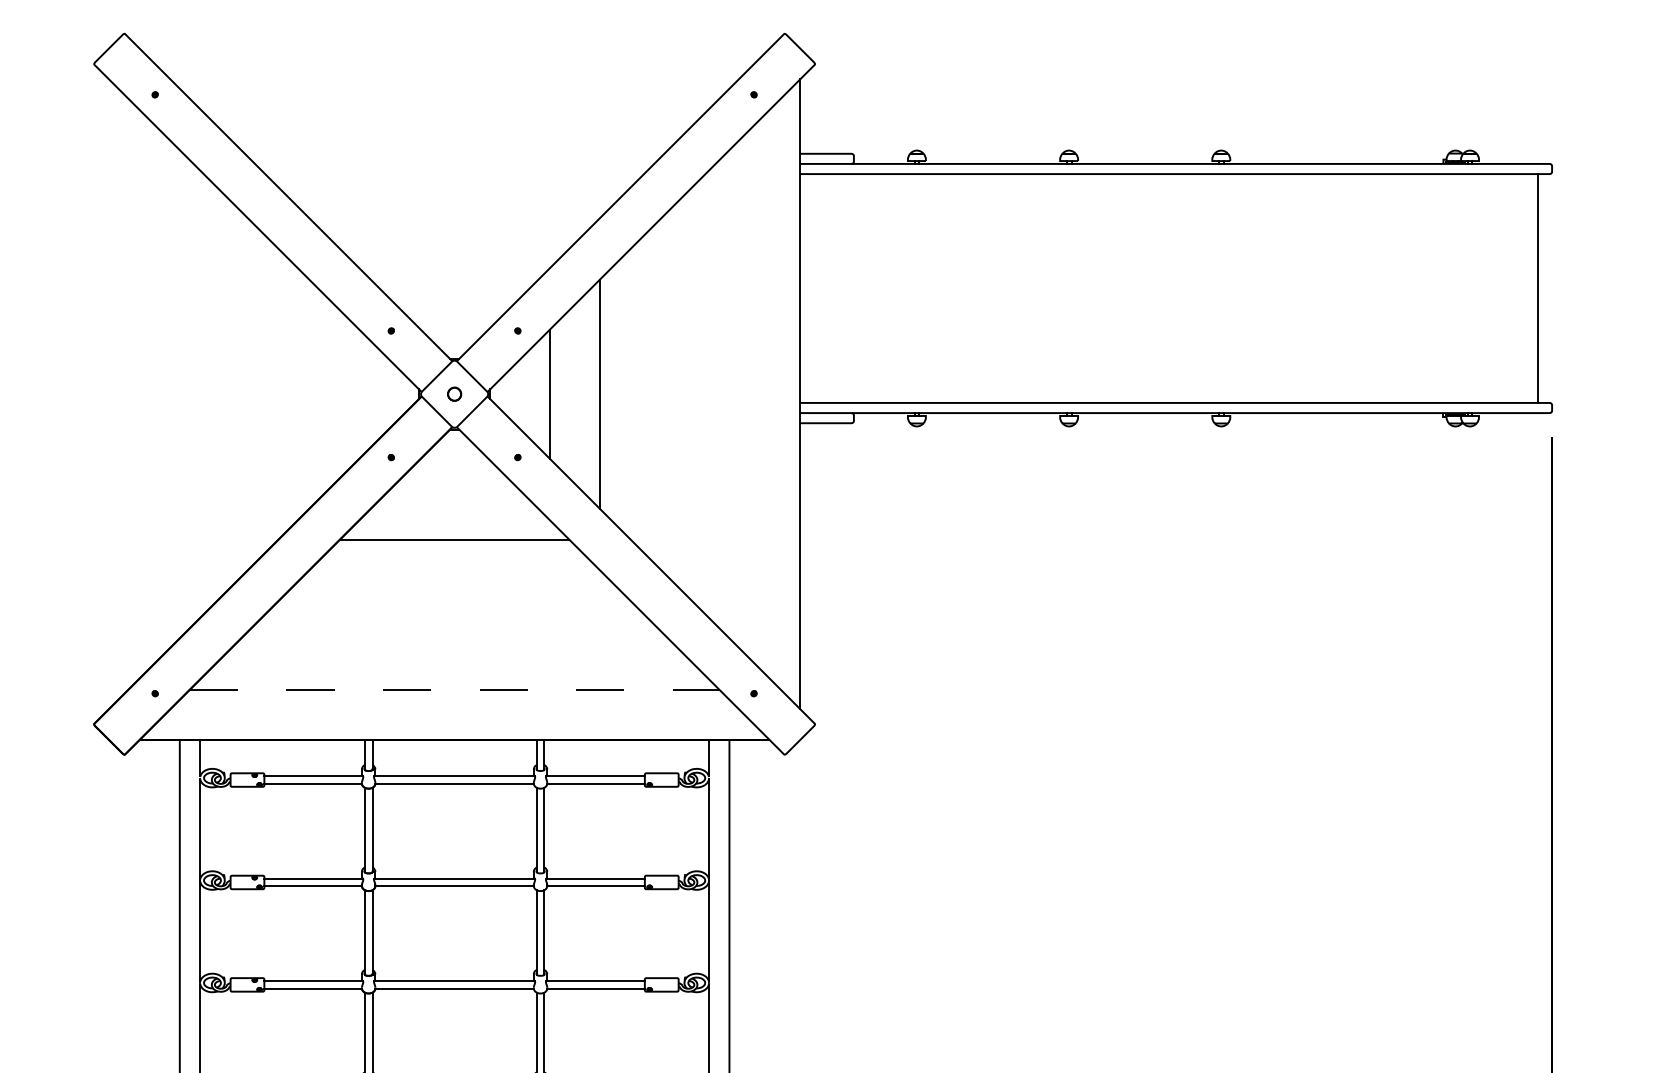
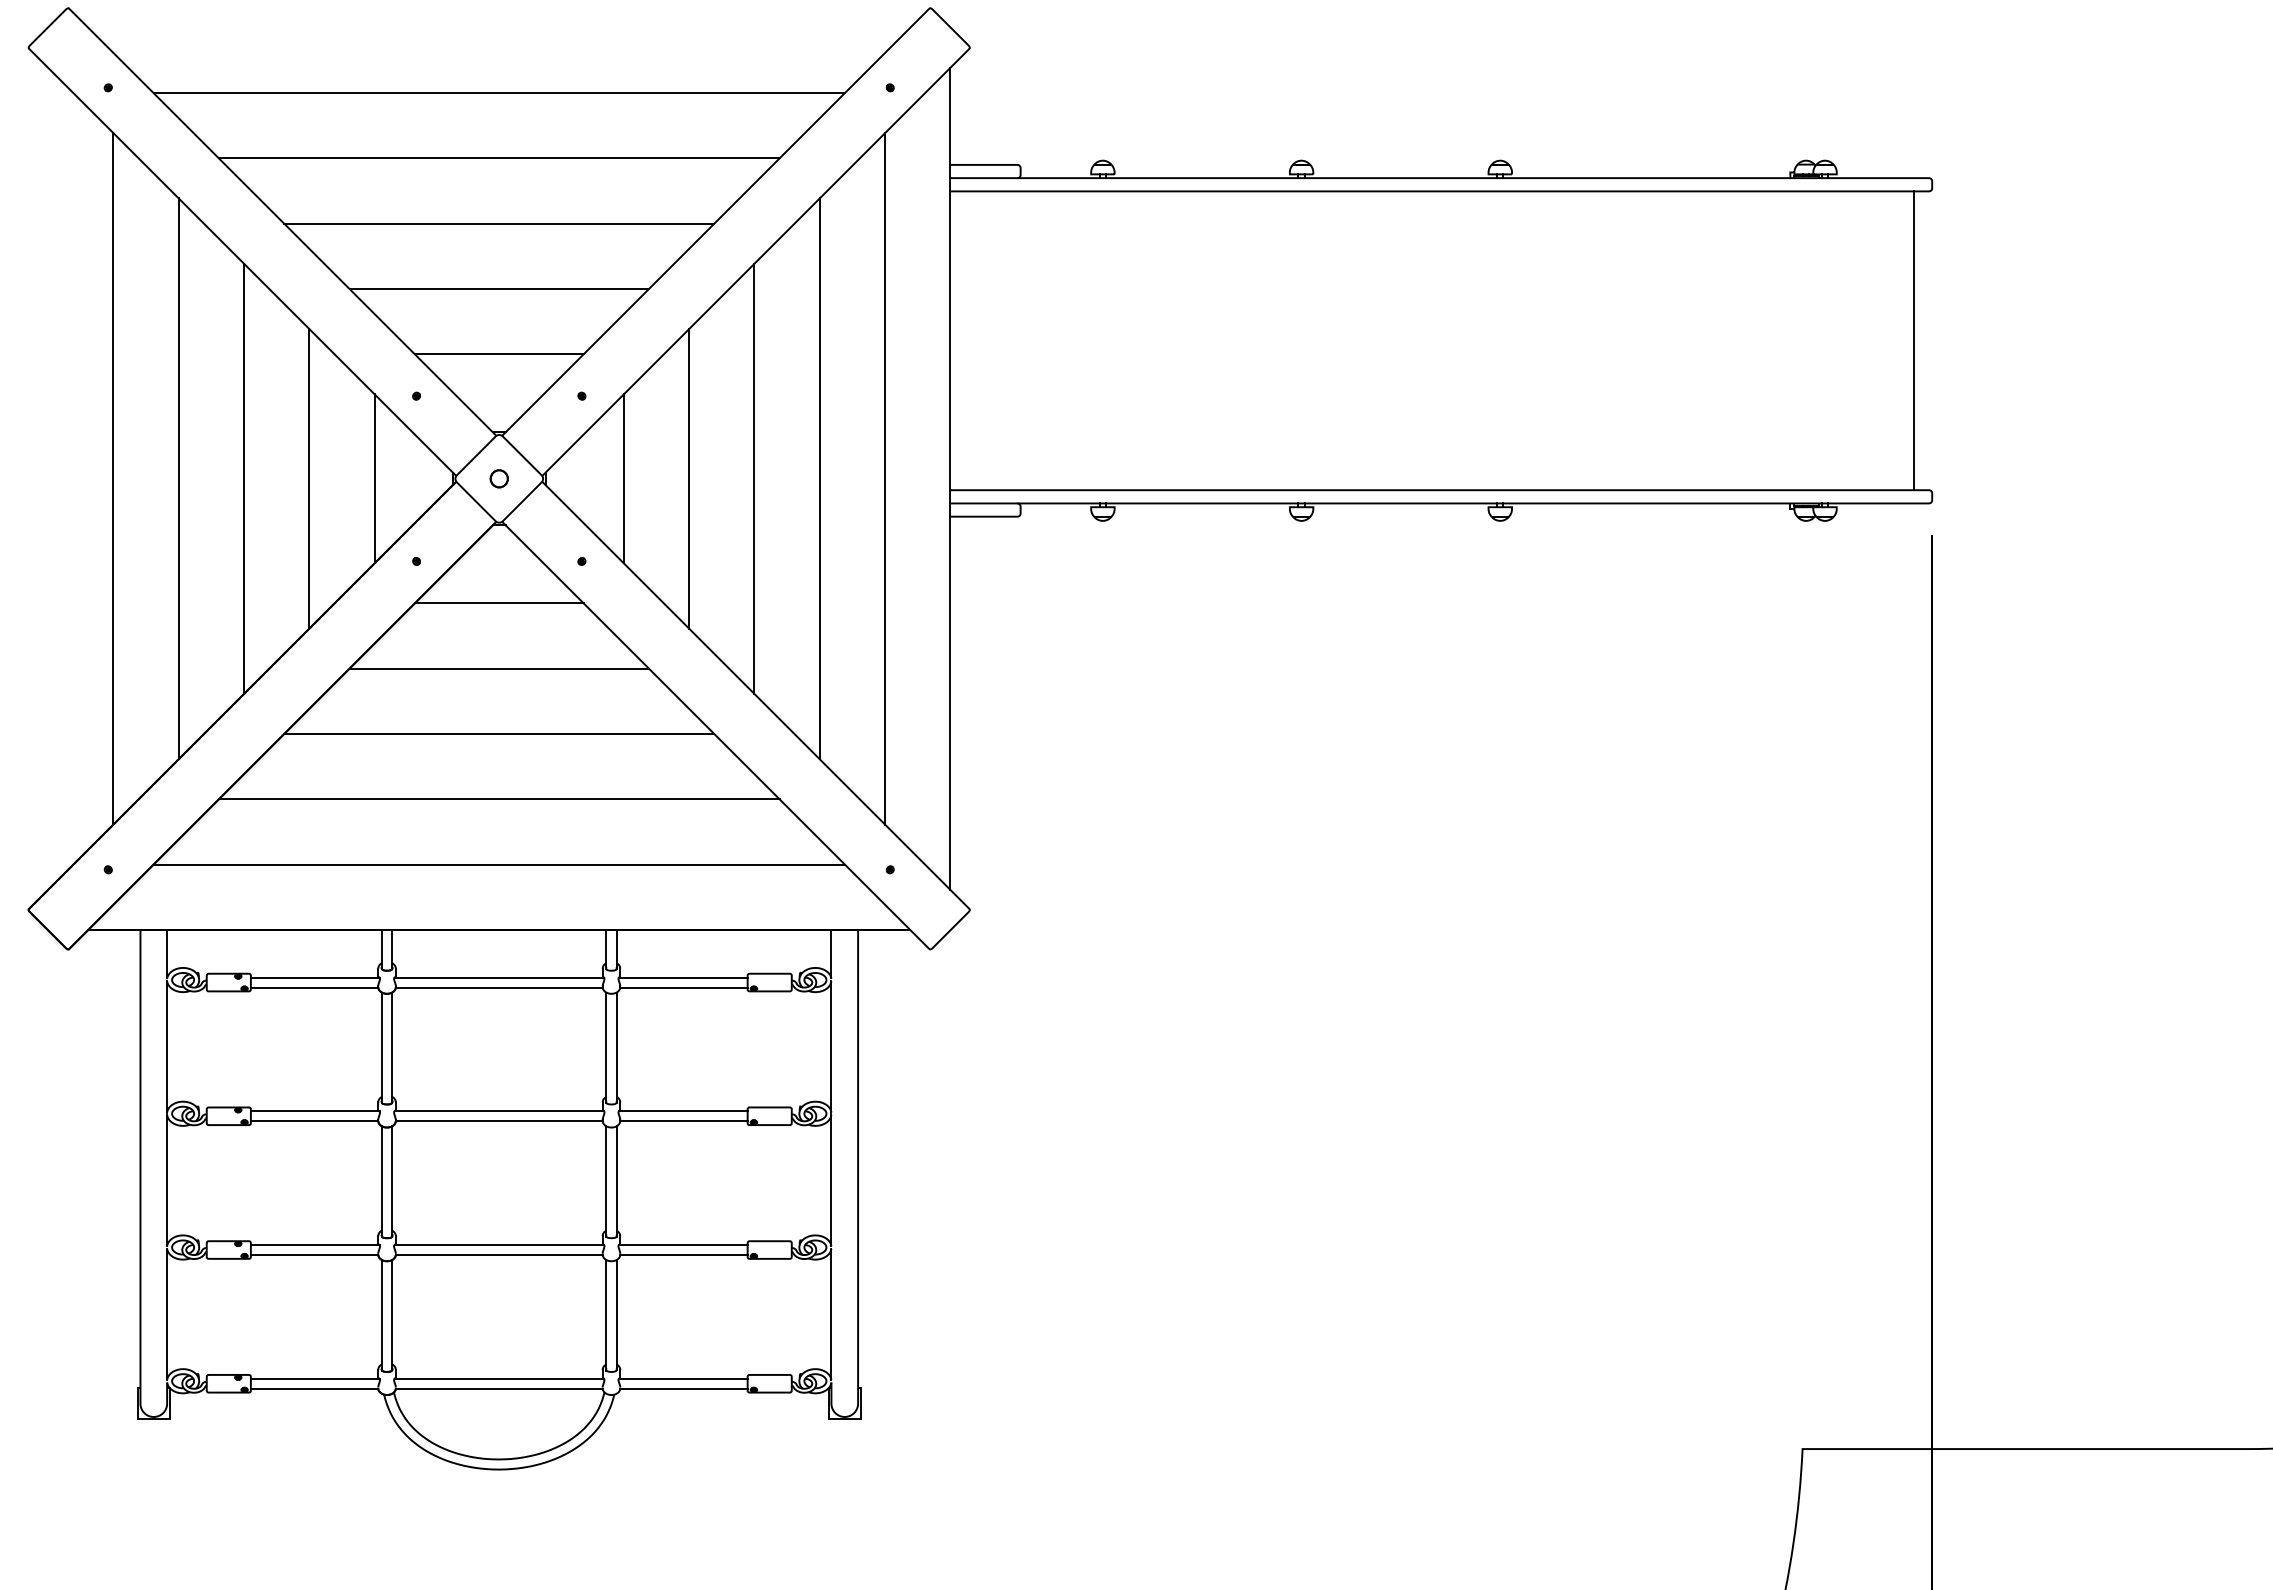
line: (454, 99) -> (498, 93), added
line: (454, 148) -> (498, 158), added
line: (454, 198) -> (499, 223), added
line: (454, 249) -> (498, 289), added
line: (454, 299) -> (498, 354), added
line: (159, 393) -> (113, 478), added
line: (208, 393) -> (178, 478), added
line: (259, 393) -> (244, 478), added
line: (309, 393) -> (309, 478), added
line: (359, 393) -> (374, 478), added
line: (650, 393) -> (754, 478), added
line: (699, 393) -> (819, 478), added
line: (750, 393) -> (885, 478), added
line: (454, 489) -> (498, 603), added
line: (454, 589) -> (499, 733), added
line: (454, 639) -> (498, 799), added
line: (454, 689) -> (499, 864), dashed -> solid

